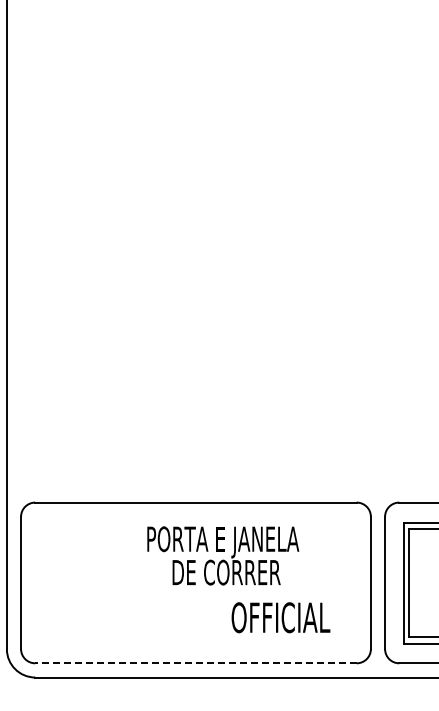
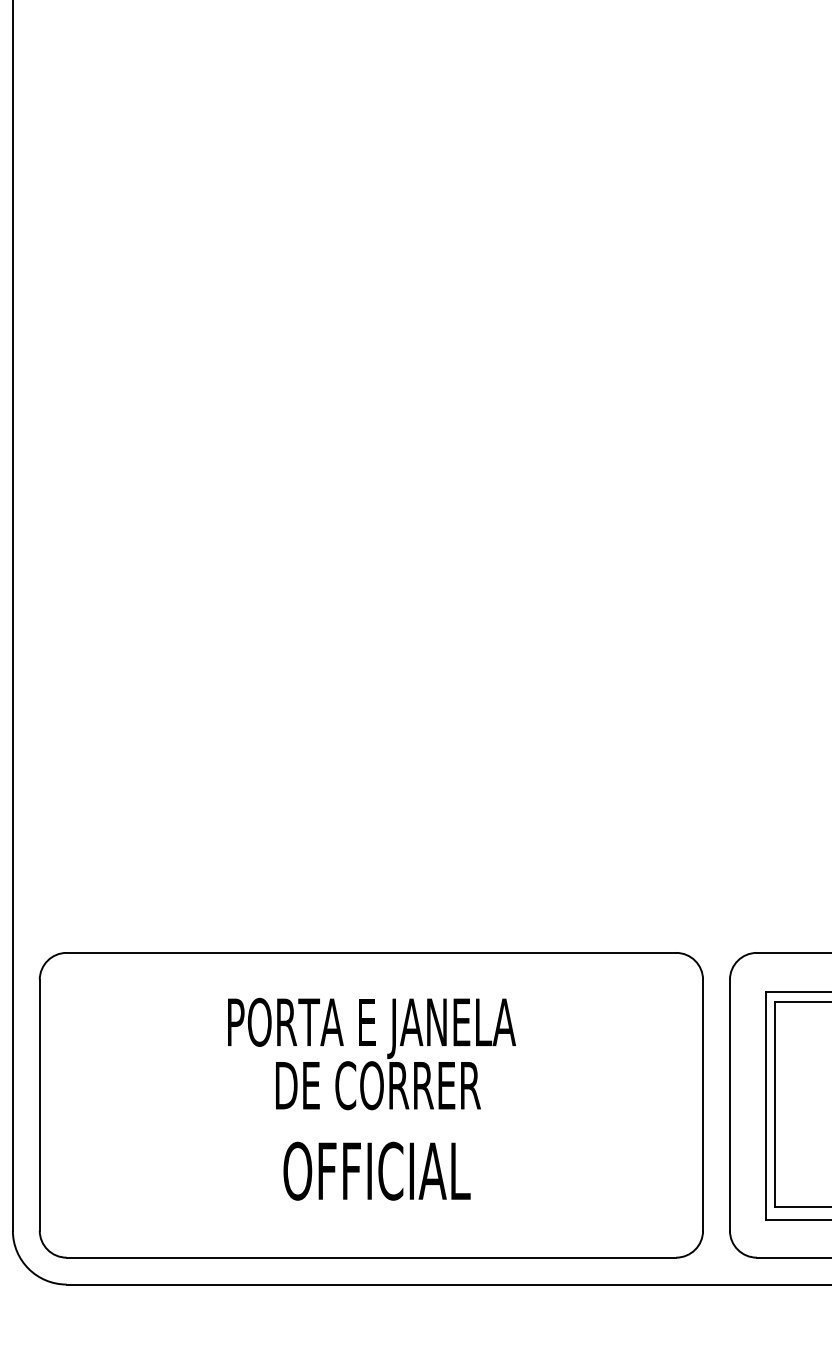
text: (223, 555) -> (372, 1053), moved
text: (280, 617) -> (376, 1170), moved
line: (195, 663) -> (370, 1257), dashed -> solid

